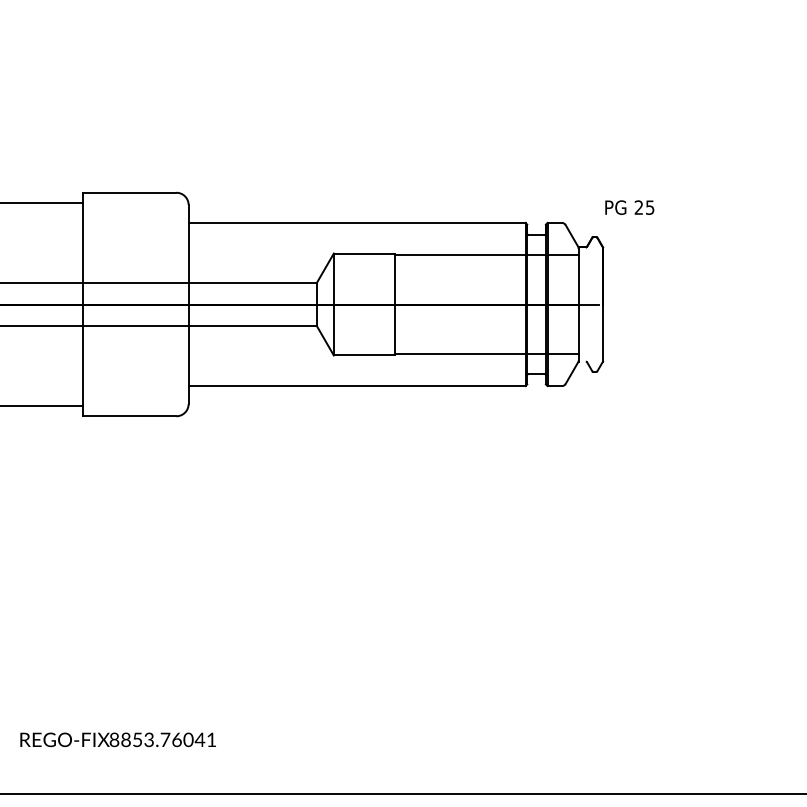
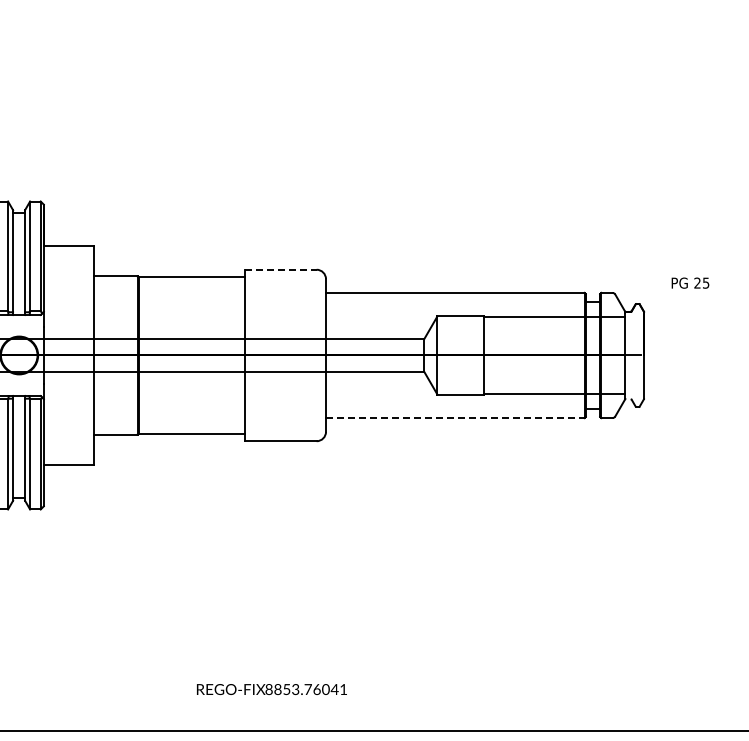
line: (129, 192) -> (280, 269), solid -> dashed
text: (629, 206) -> (690, 282), moved
line: (357, 386) -> (455, 418), solid -> dashed

